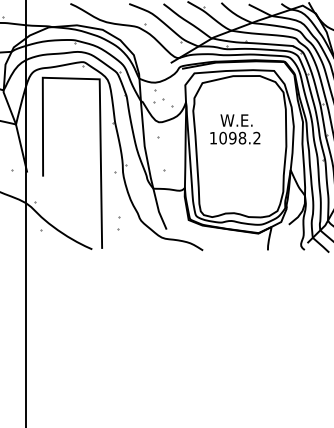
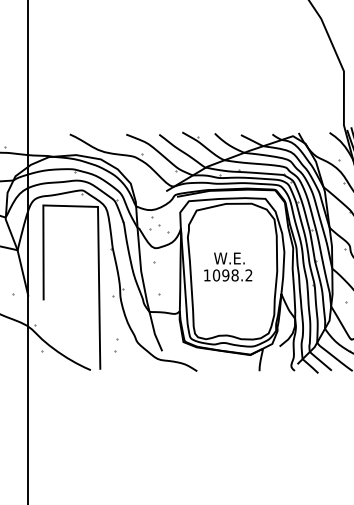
text: (235, 128) -> (228, 266), moved

